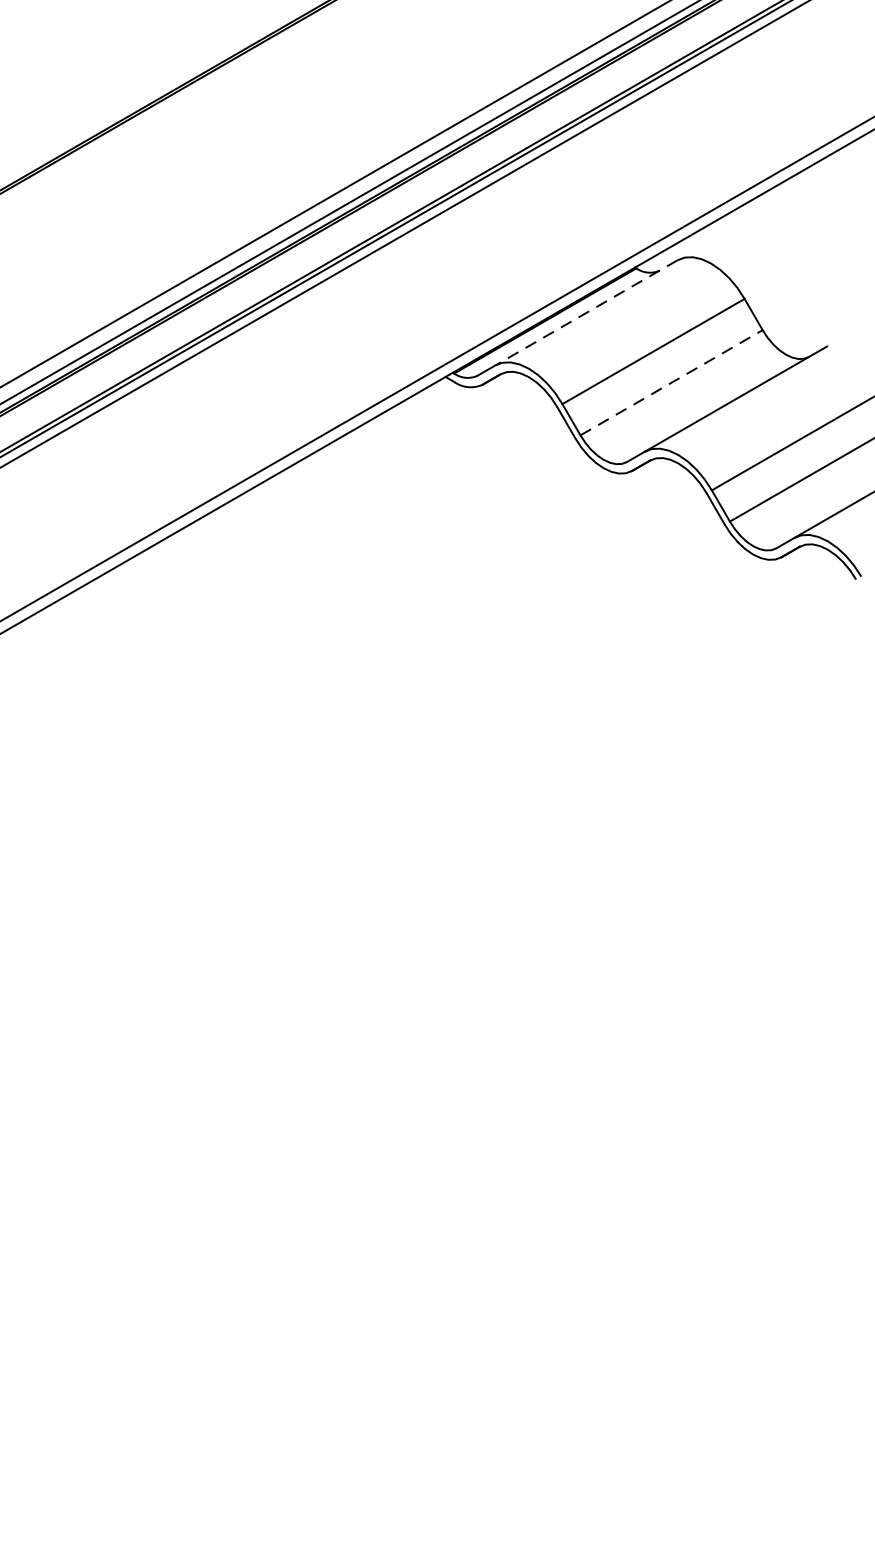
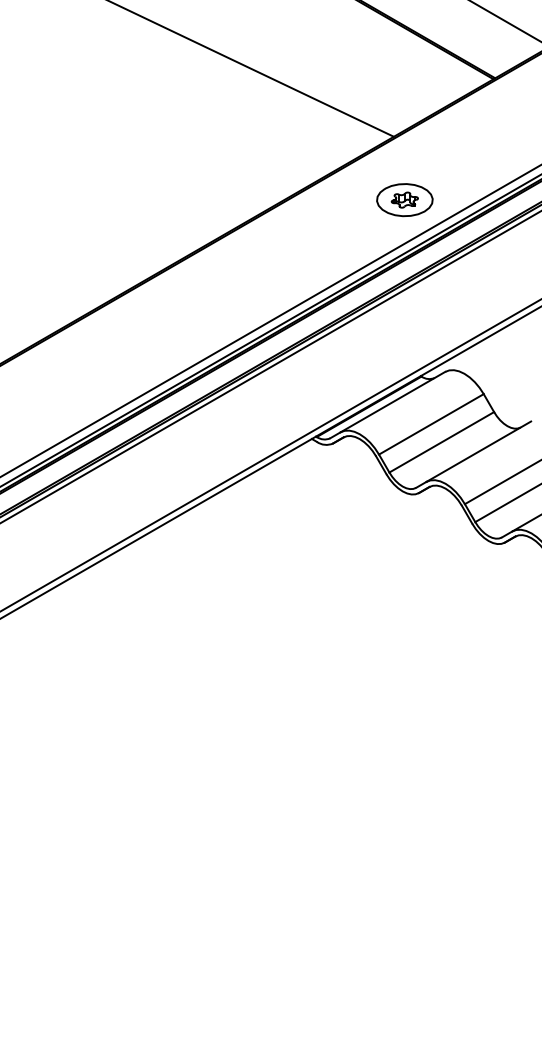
line: (585, 313) -> (392, 402), dashed -> solid
line: (672, 383) -> (442, 442), dashed -> solid

